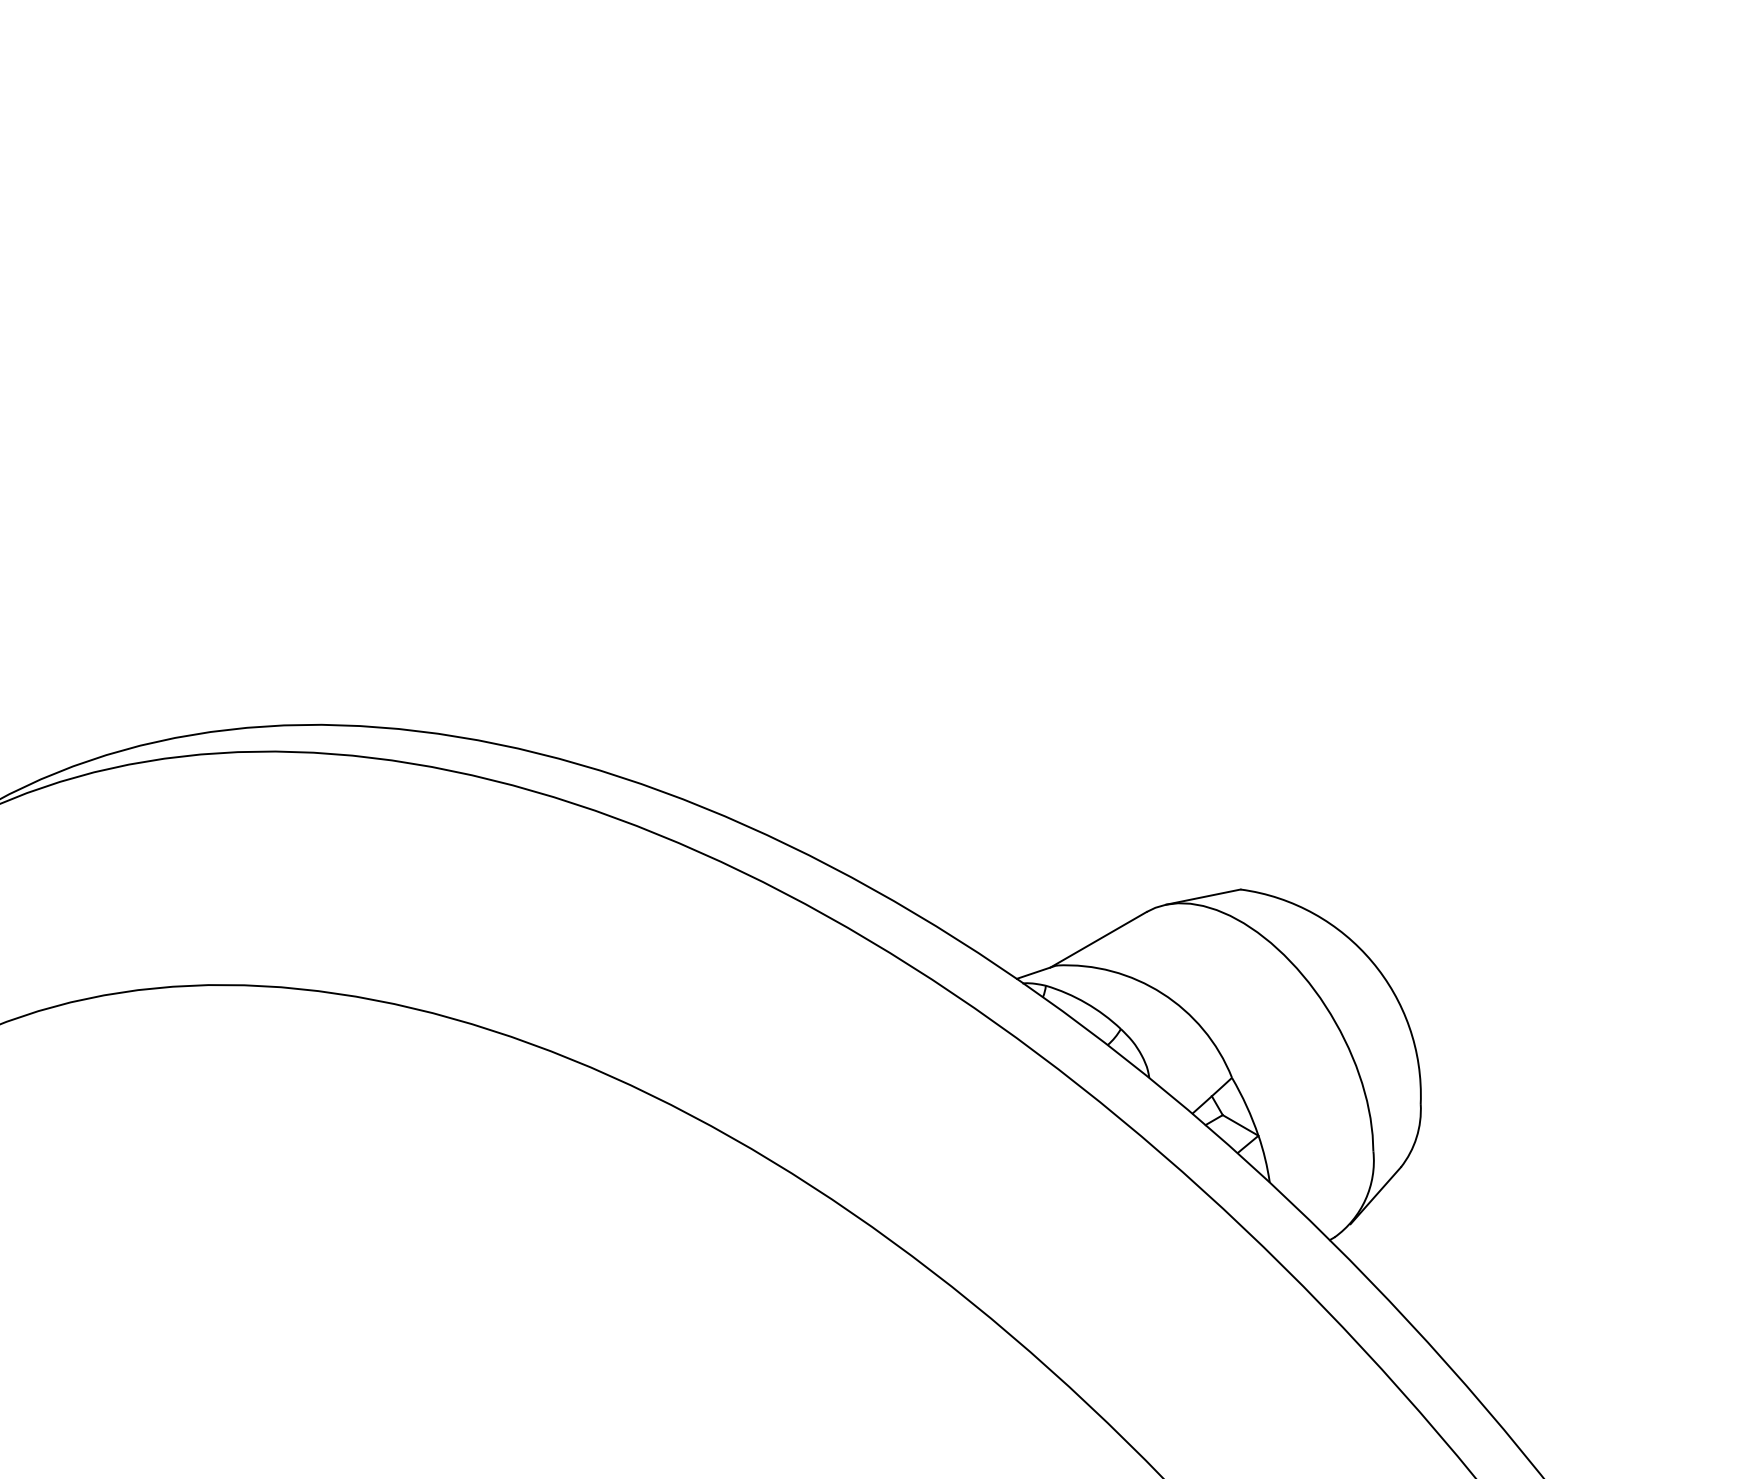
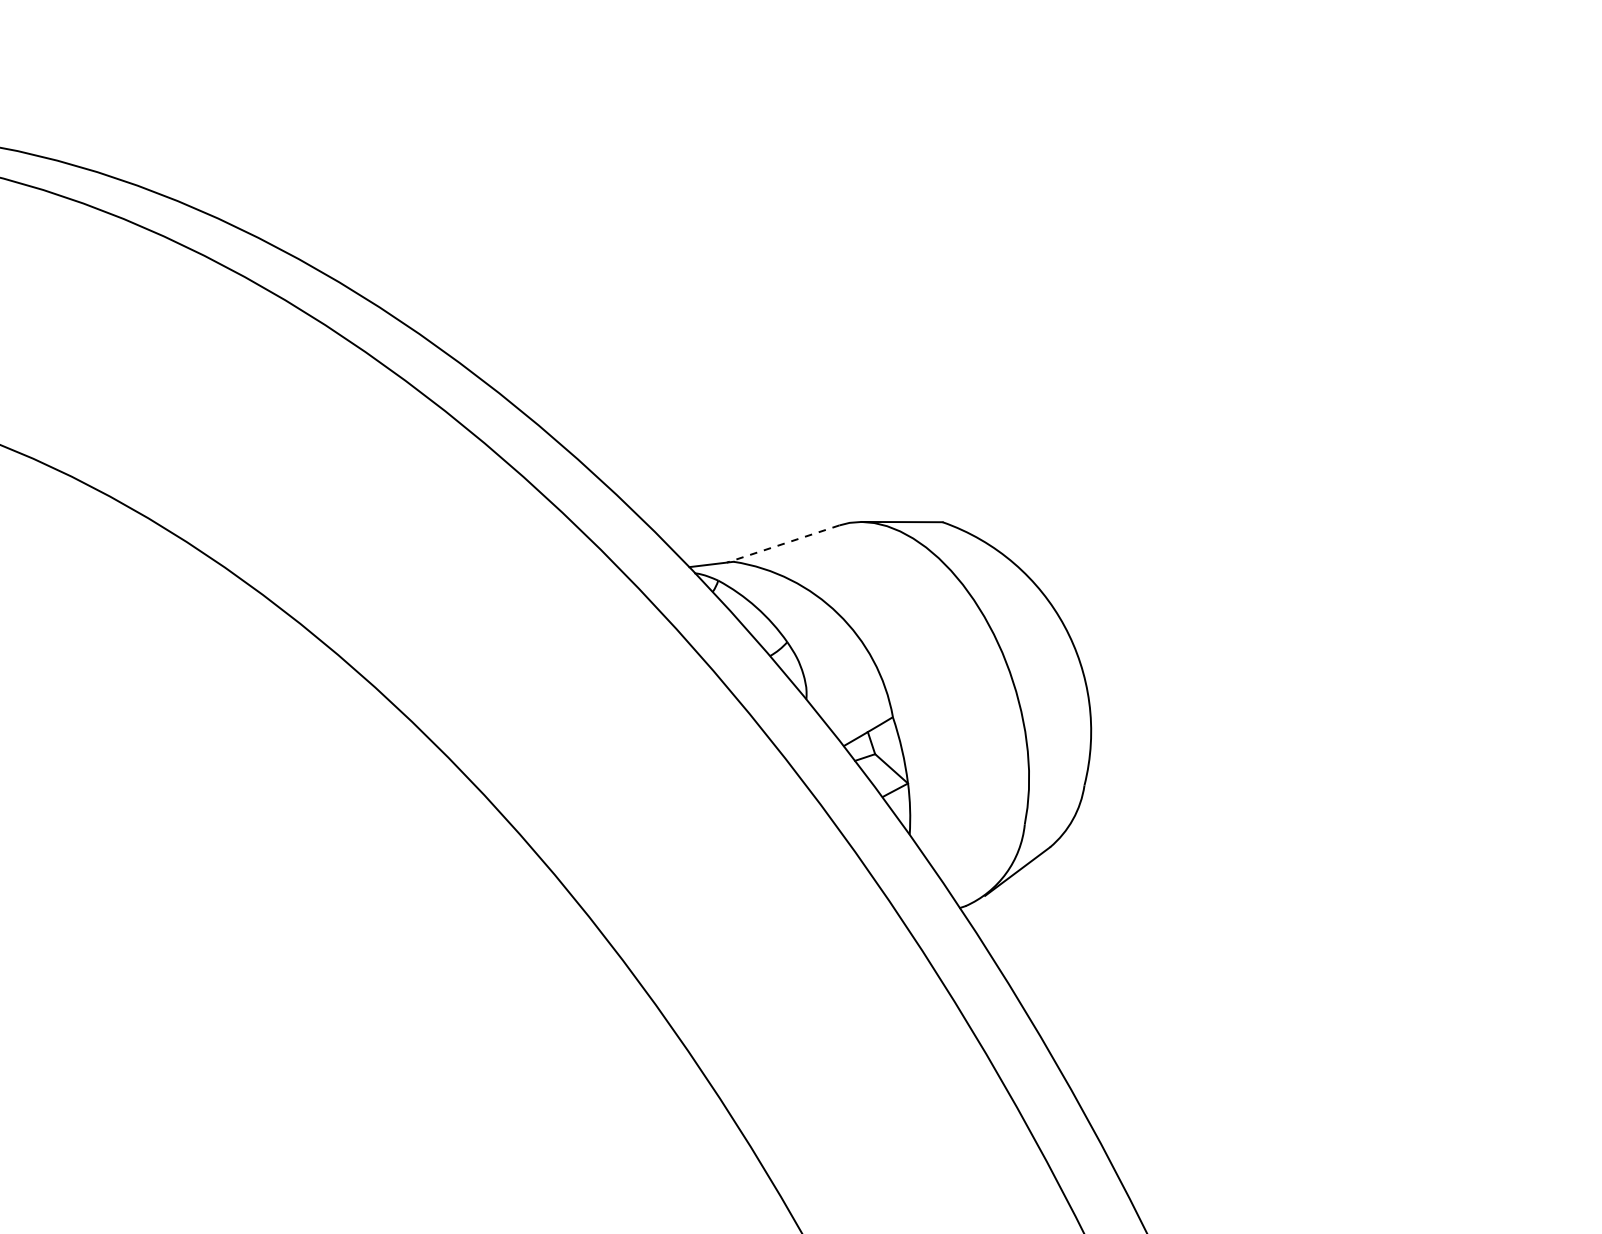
line: (1098, 939) -> (783, 543), solid -> dashed

